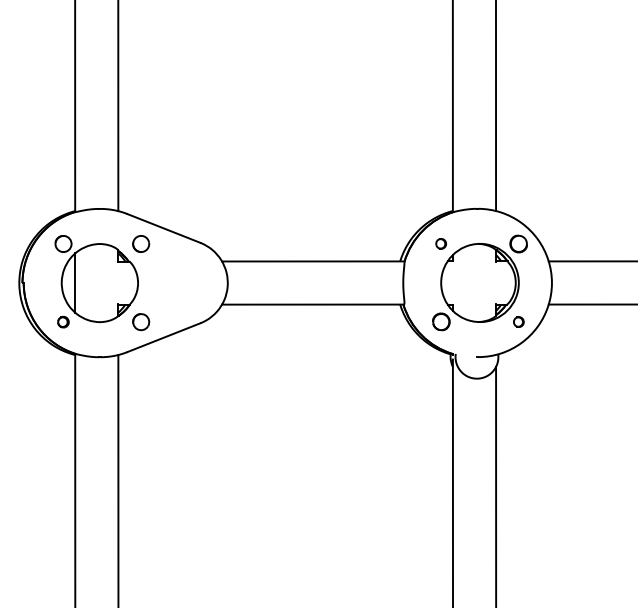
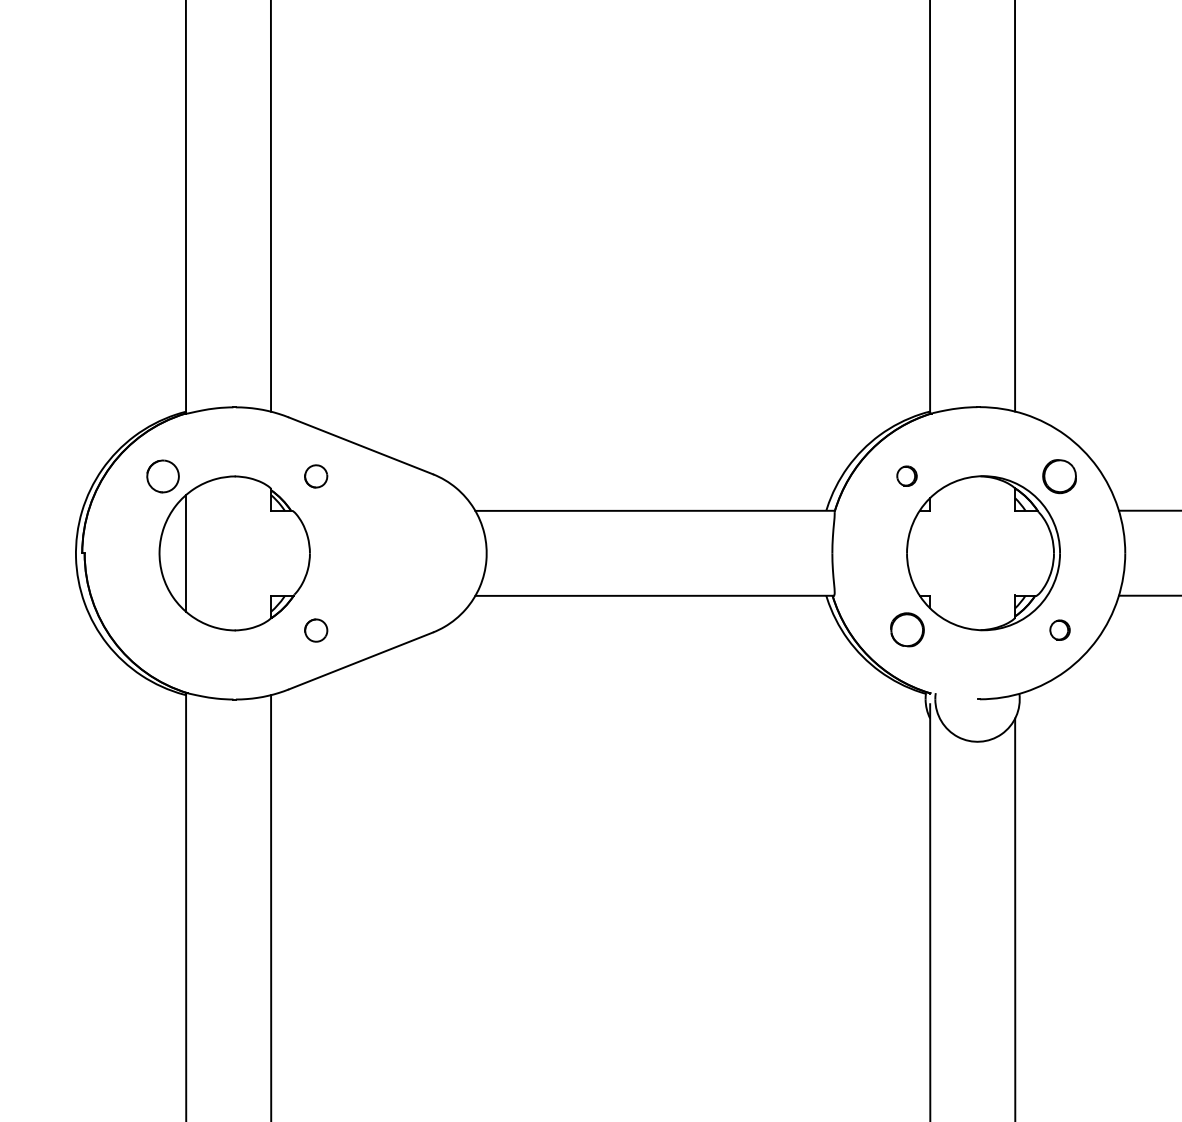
part: (141, 243) -> (316, 475), size x0.7
part: (63, 321) -> (162, 629), removed
part: (141, 322) -> (316, 631), size x0.7

